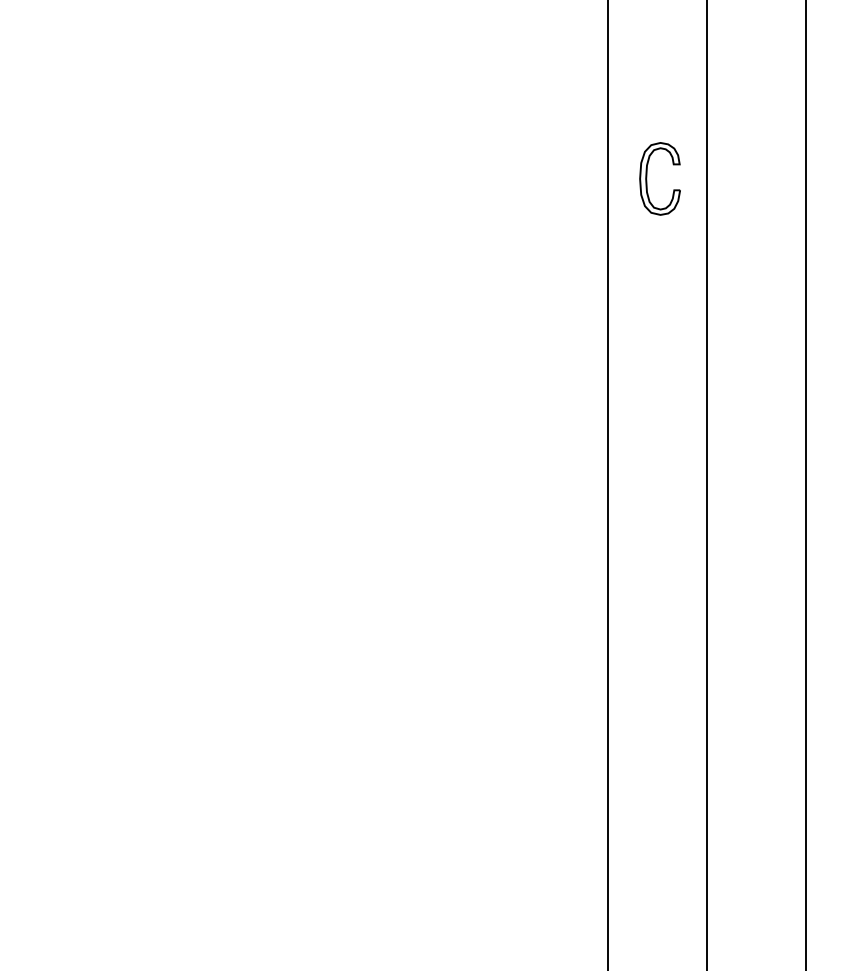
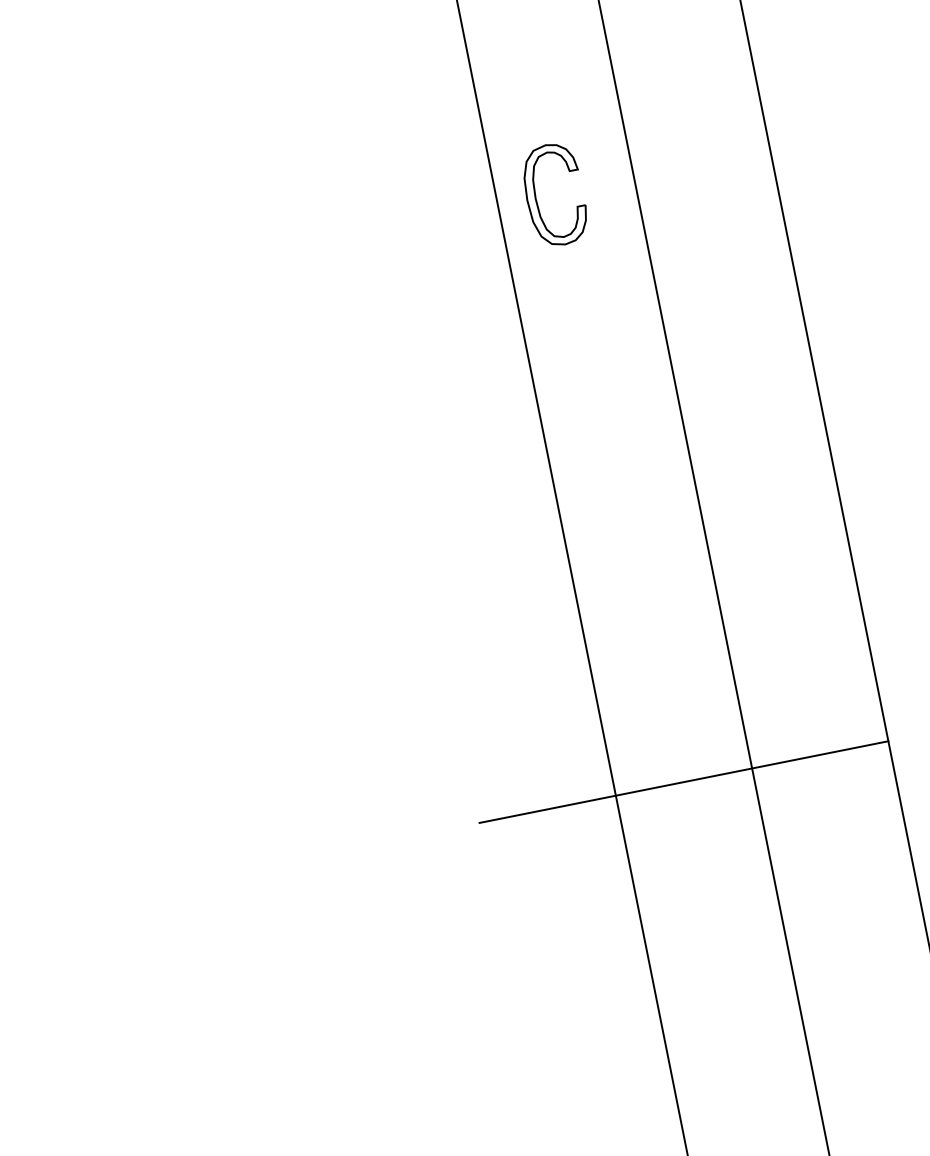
part: (647, 178) -> (537, 197), moved
line: (656, 548) -> (682, 781), added

